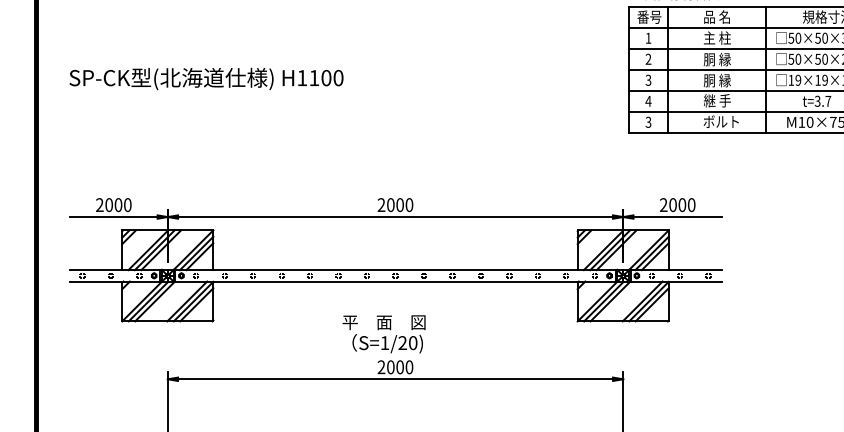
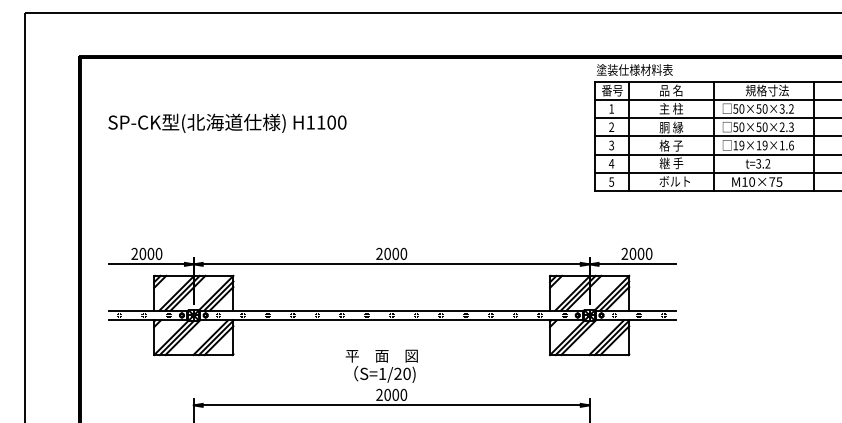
text: (206, 77) -> (227, 122), moved
text: (717, 80) -> (671, 145), 胴 縁 -> 格 子
text: (827, 101) -> (767, 163), t=3.7 -> t=3.2
text: (648, 121) -> (611, 181), 3 -> 5

